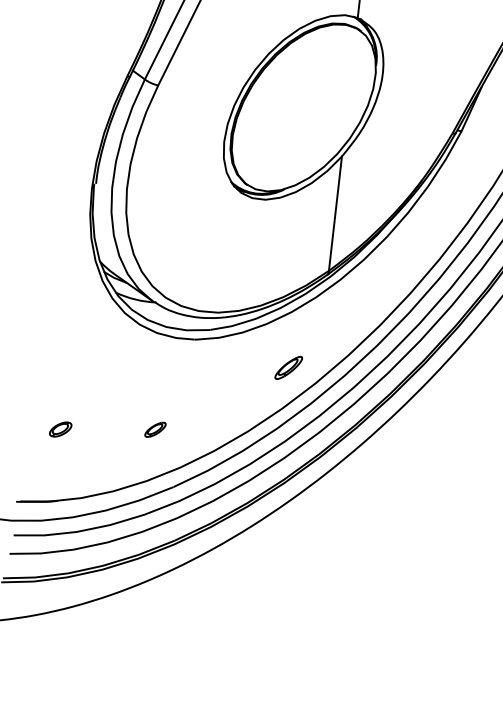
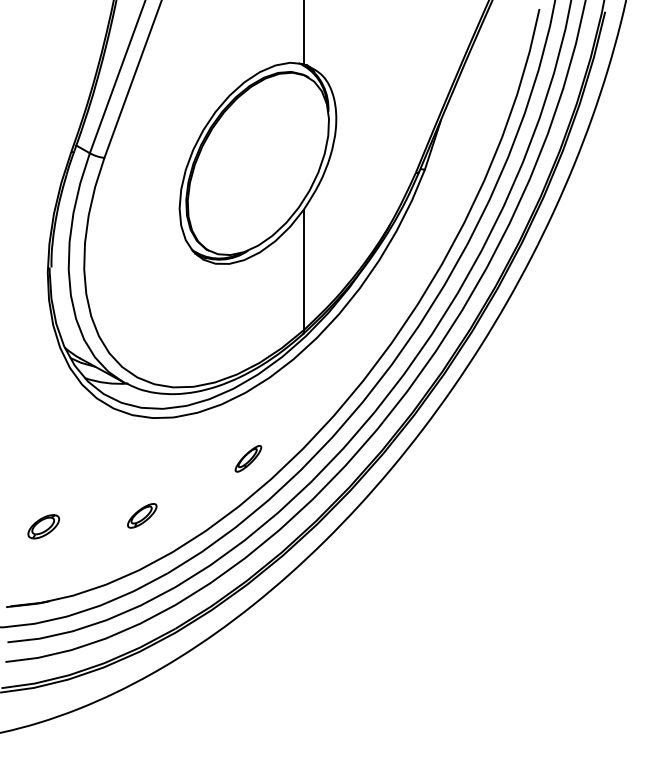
part: (288, 367) -> (248, 458), moved
part: (60, 429) -> (43, 526), size x1.43
part: (155, 429) -> (142, 515), size x1.43

